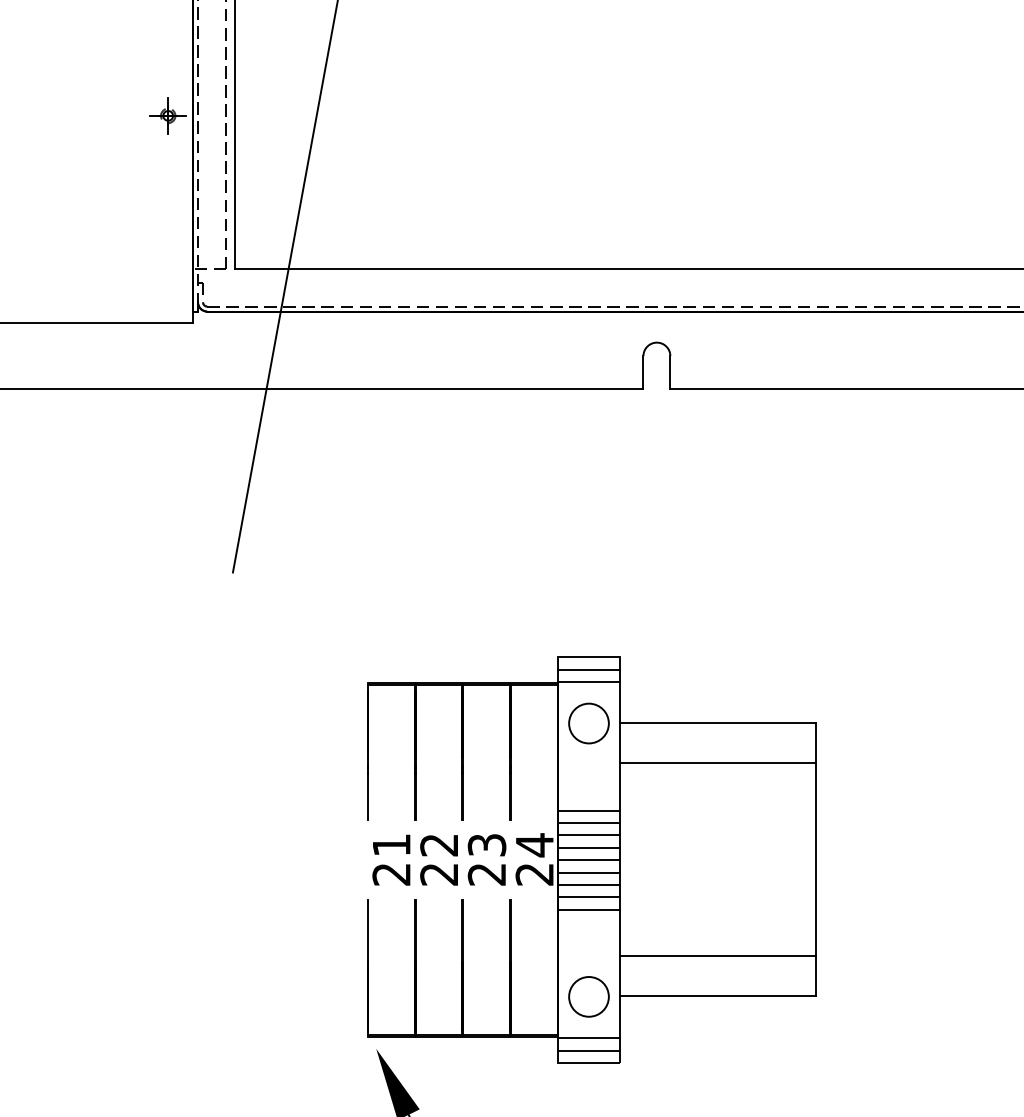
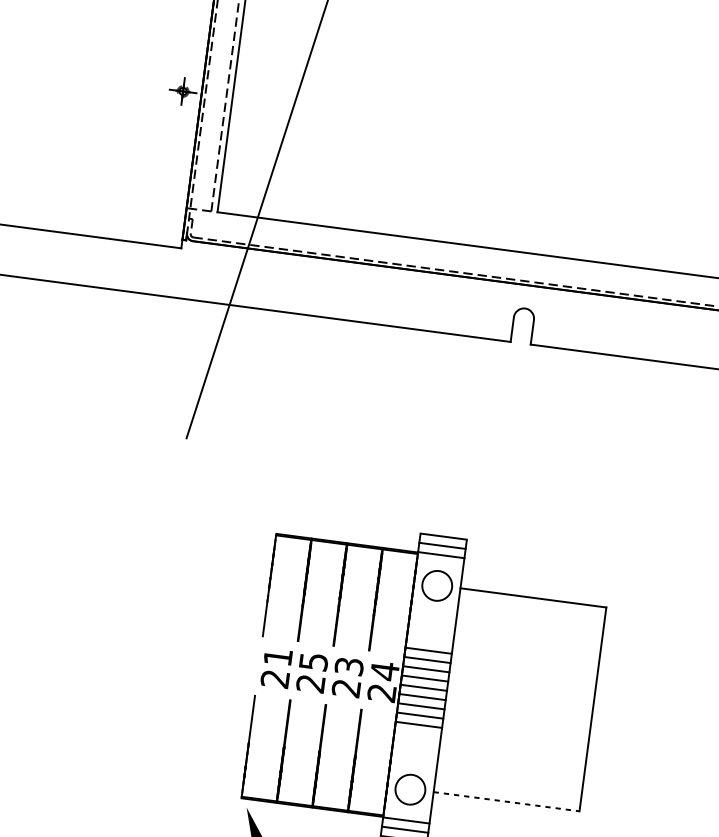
line: (717, 763) -> (529, 628), removed
text: (439, 845) -> (313, 662), 22 -> 25
line: (717, 956) -> (510, 772), removed
line: (717, 995) -> (506, 801), solid -> dashed

